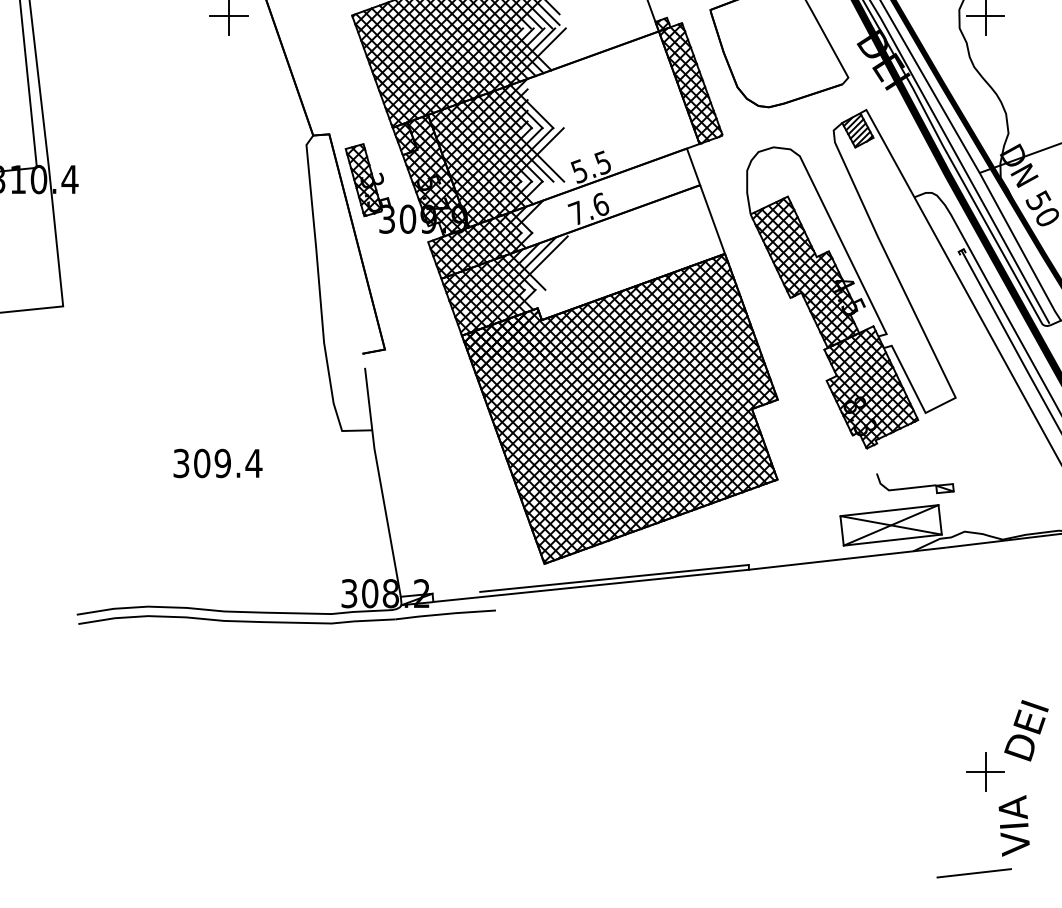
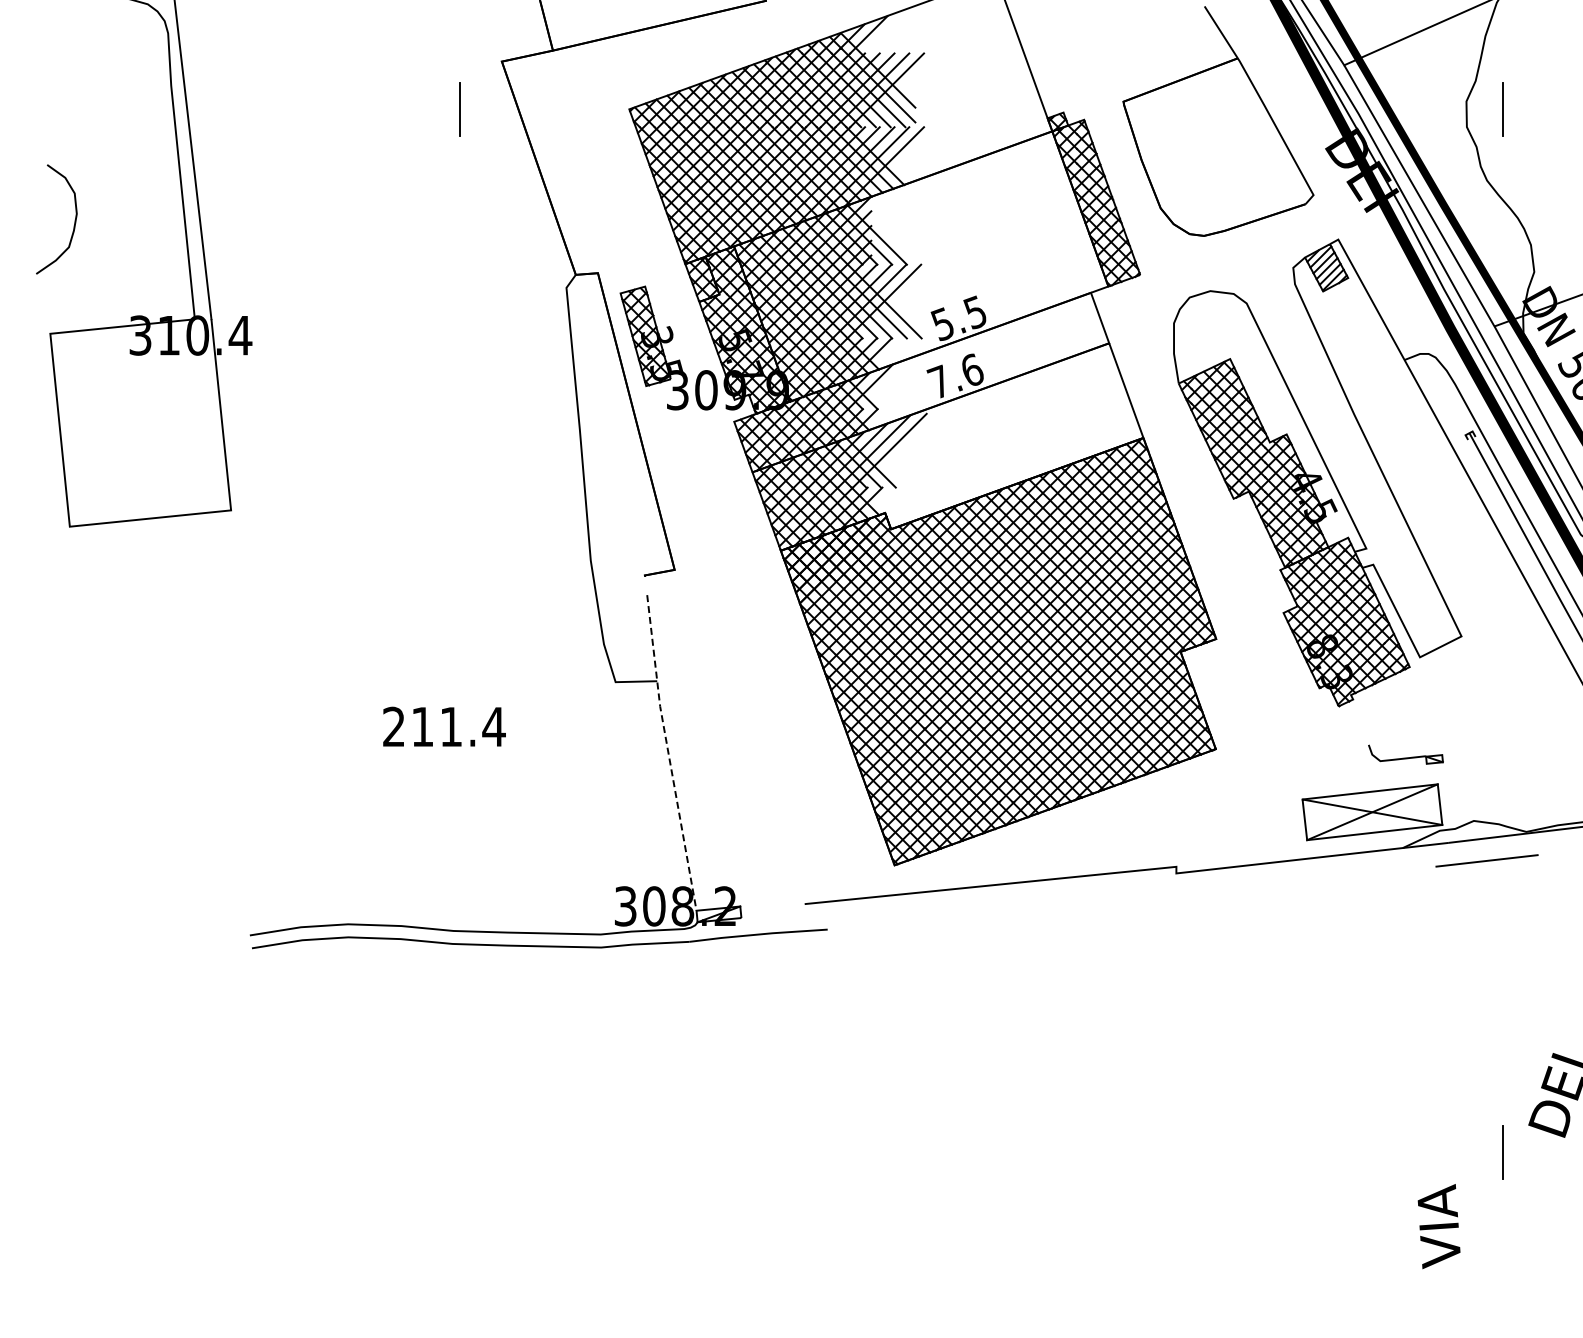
line: (228, 15) -> (459, 109), removed
line: (985, 15) -> (1502, 109), removed
text: (202, 463) -> (422, 726), 309.4 -> 211.4
line: (380, 482) -> (668, 752), solid -> dashed
part: (915, 483) -> (1405, 754), size x0.7
line: (590, 585) -> (958, 895), removed
line: (985, 772) -> (1502, 1152), removed
text: (1013, 825) -> (1438, 1226), moved
line: (973, 873) -> (1486, 860), moved

